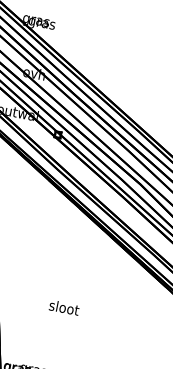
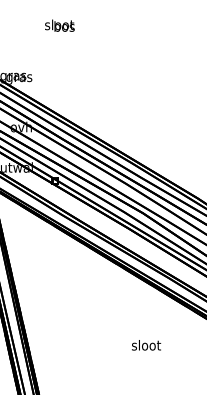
text: (64, 308) -> (146, 345), moved

